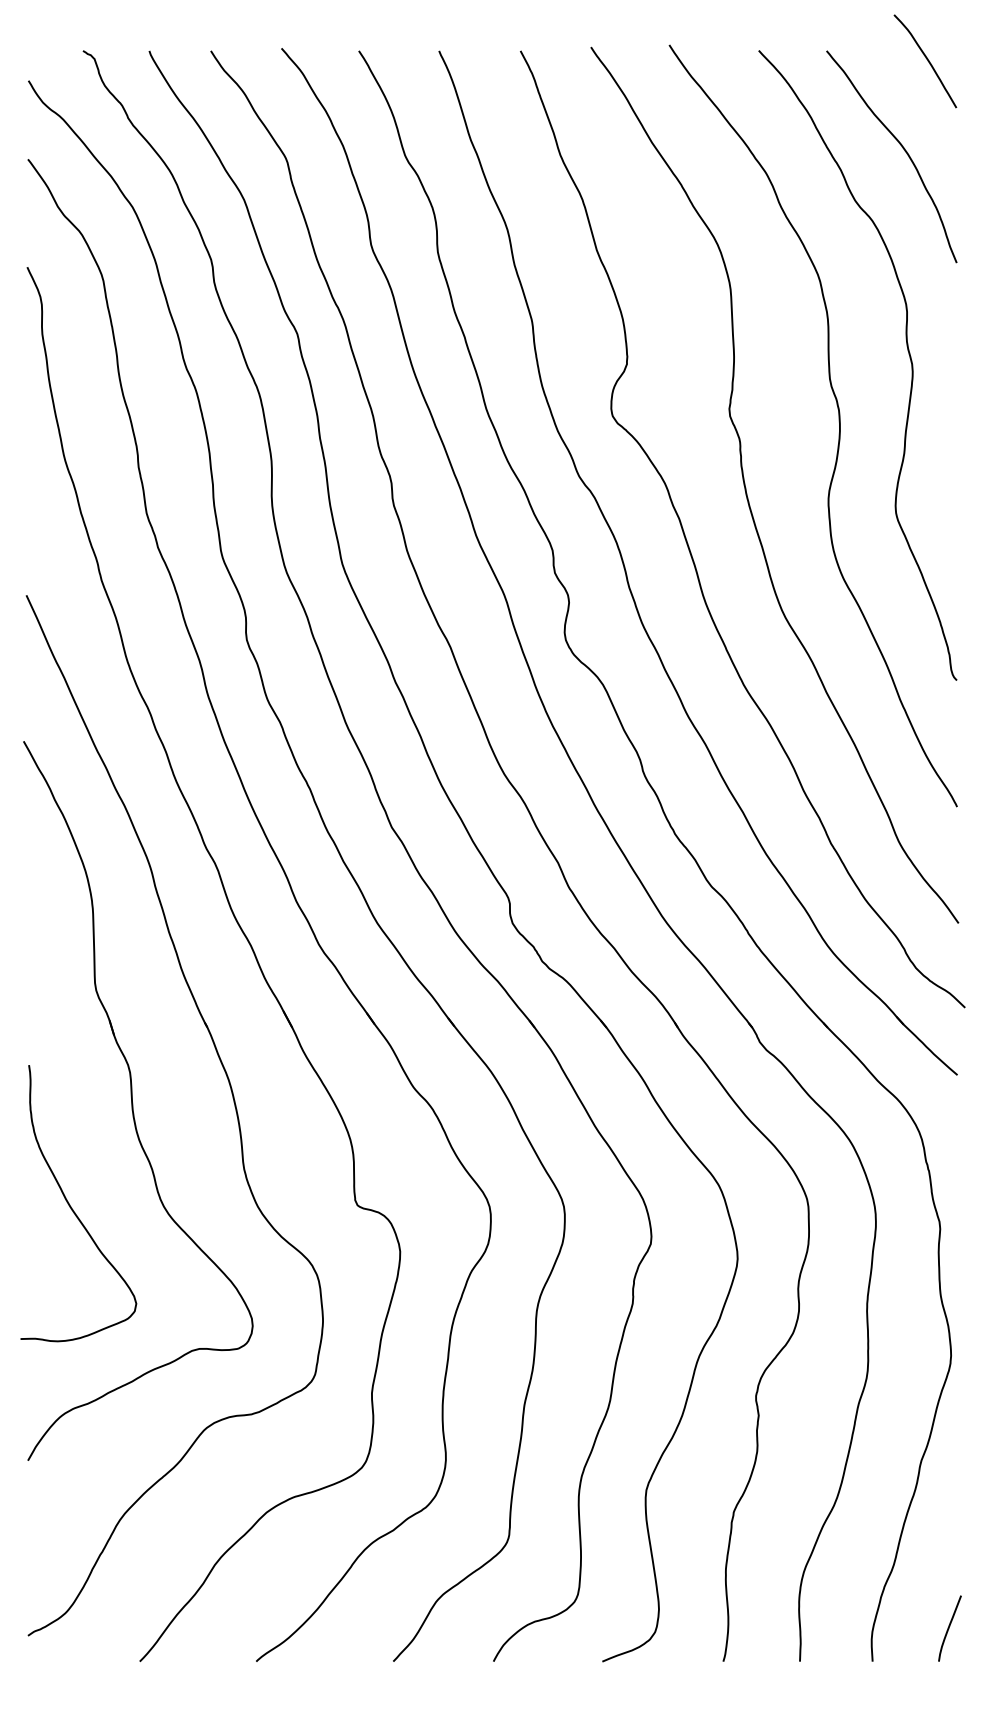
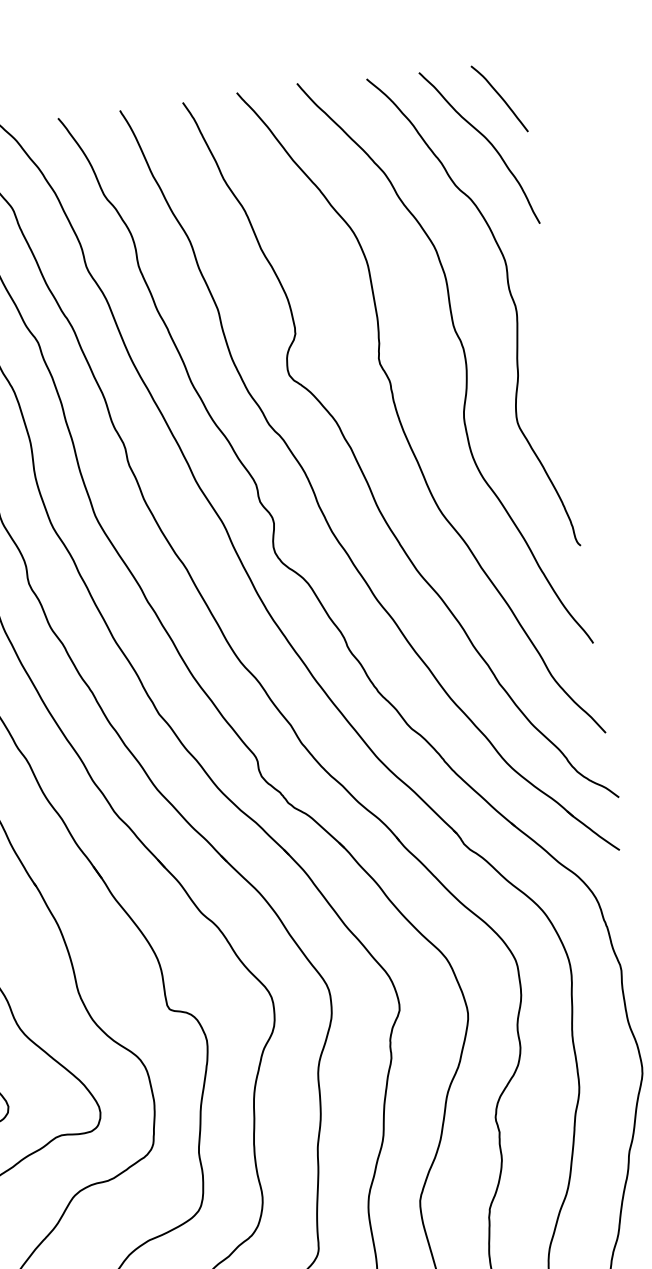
curve: (927, 61) -> (501, 98), moved

